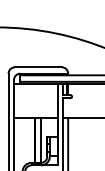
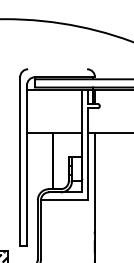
line: (38, 67) -> (57, 69), removed
line: (41, 140) -> (61, 161), removed

